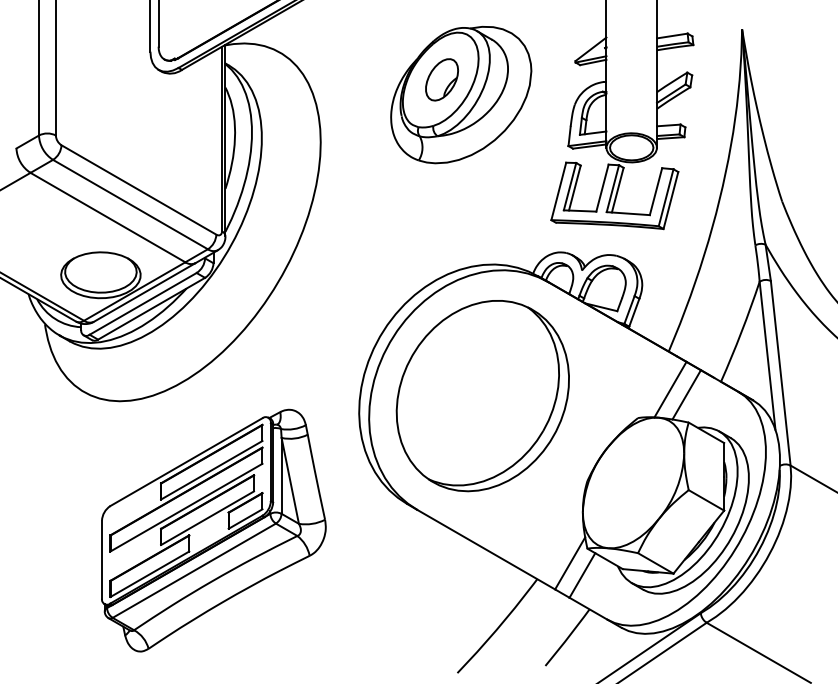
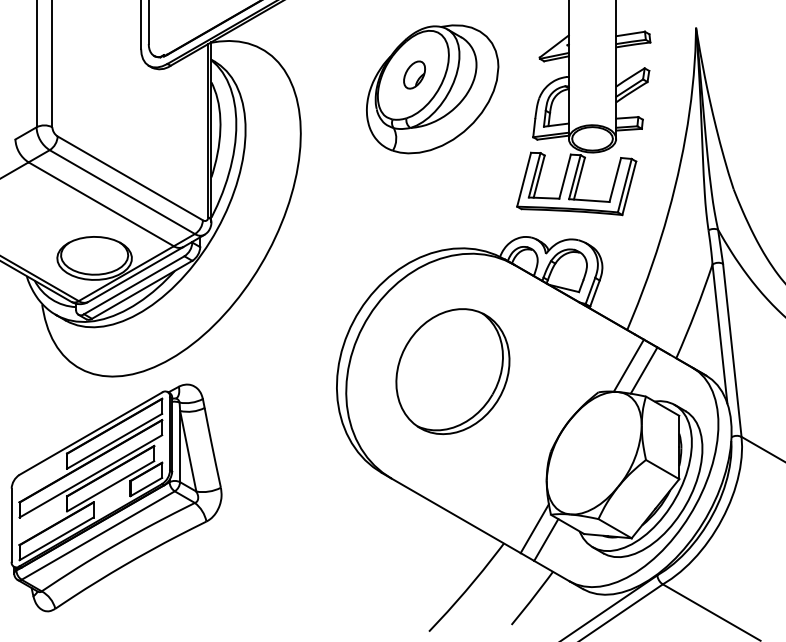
part: (441, 79) -> (414, 74), size x0.7
part: (482, 395) -> (452, 371), size x0.7
part: (213, 530) -> (116, 497), moved

